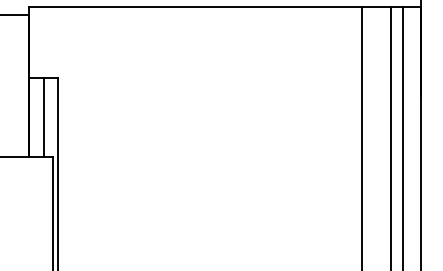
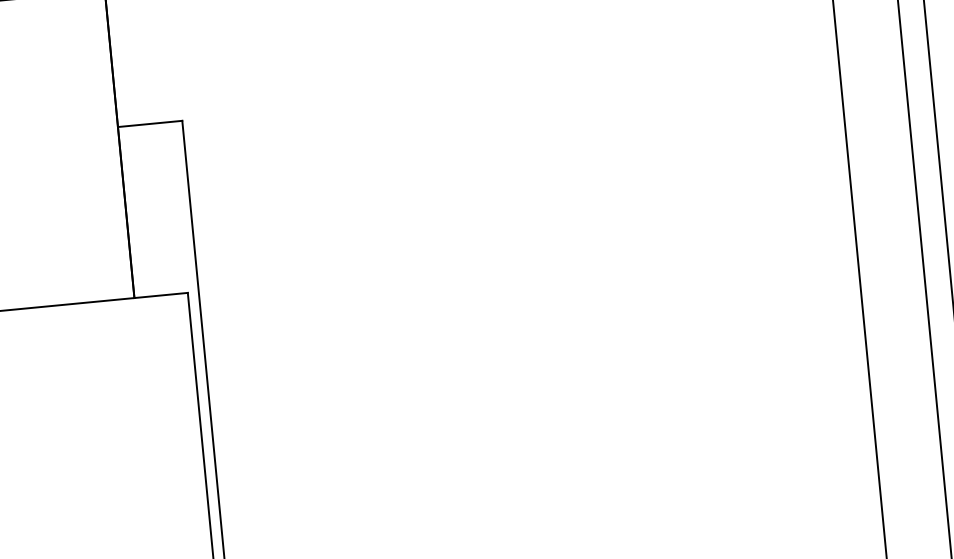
line: (43, 117) -> (158, 209), removed

